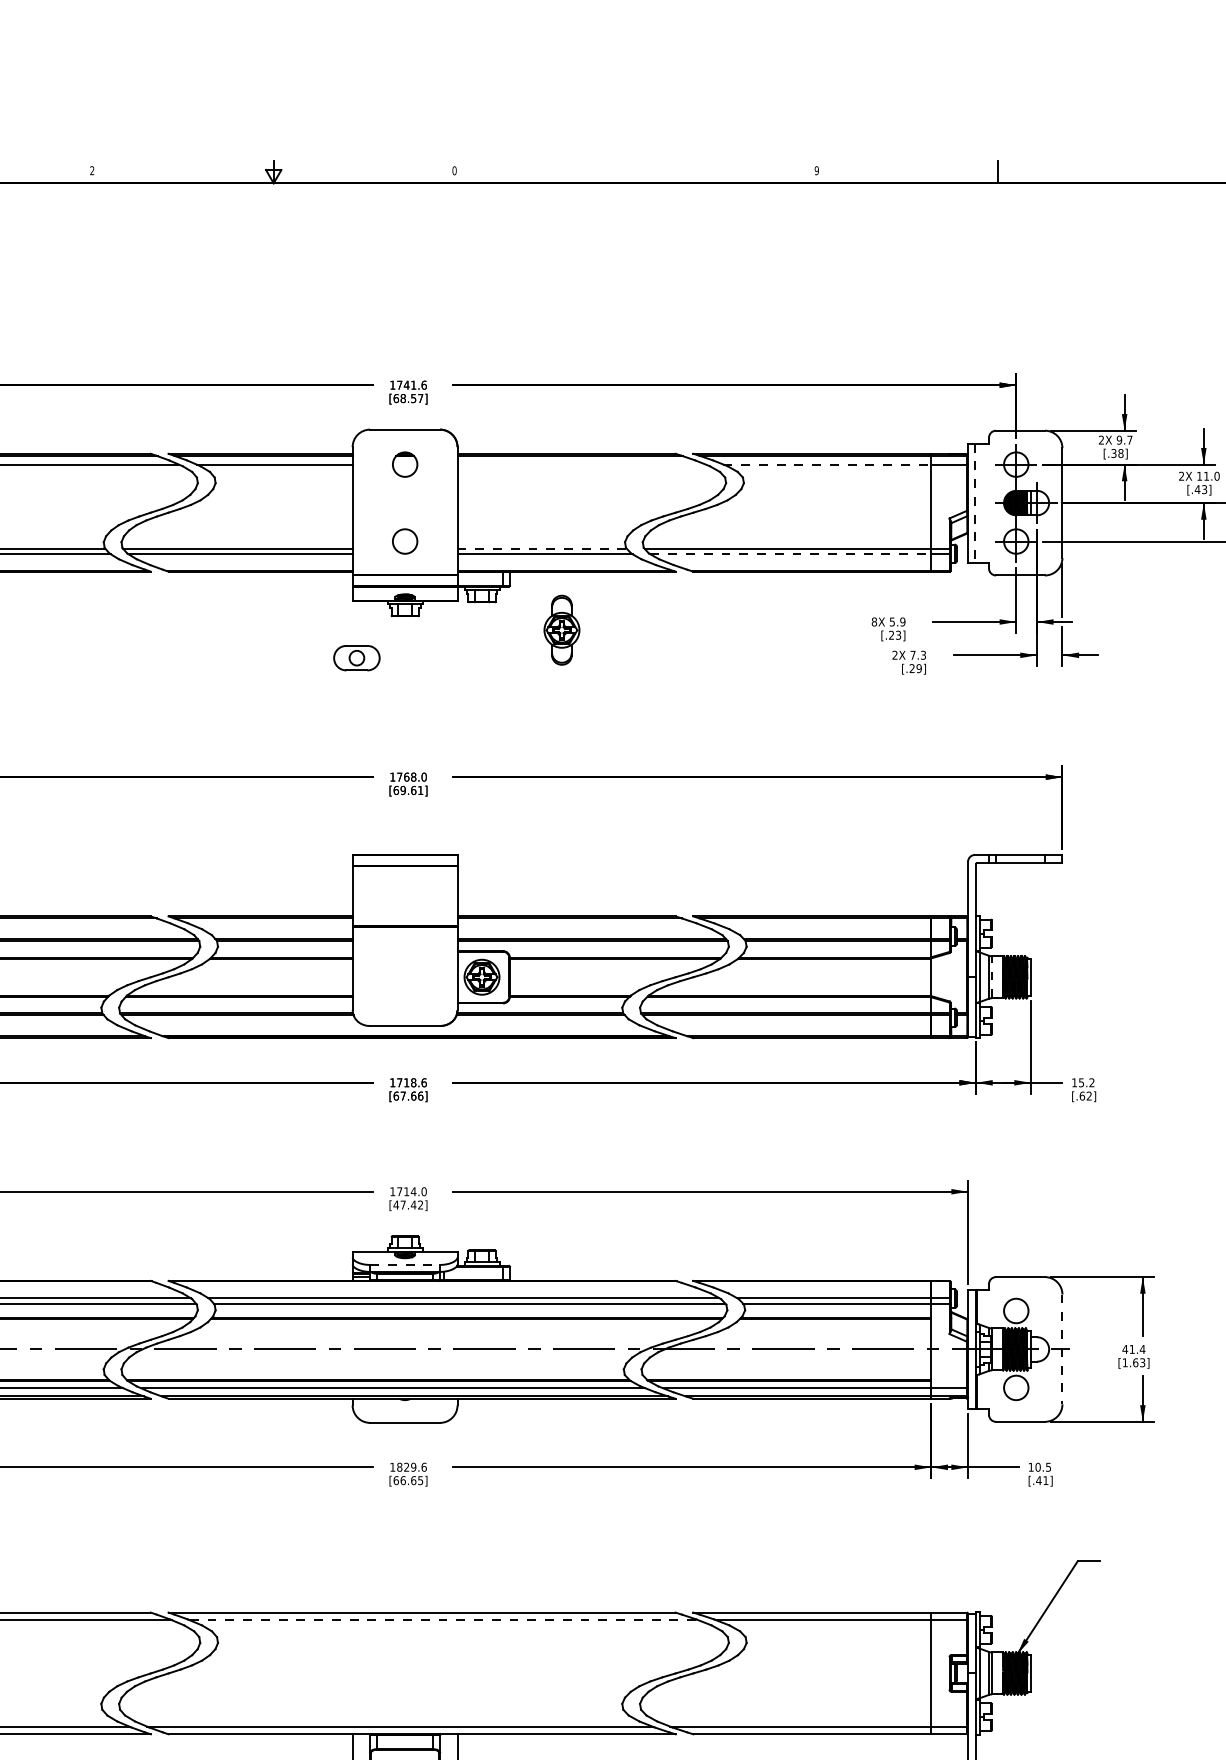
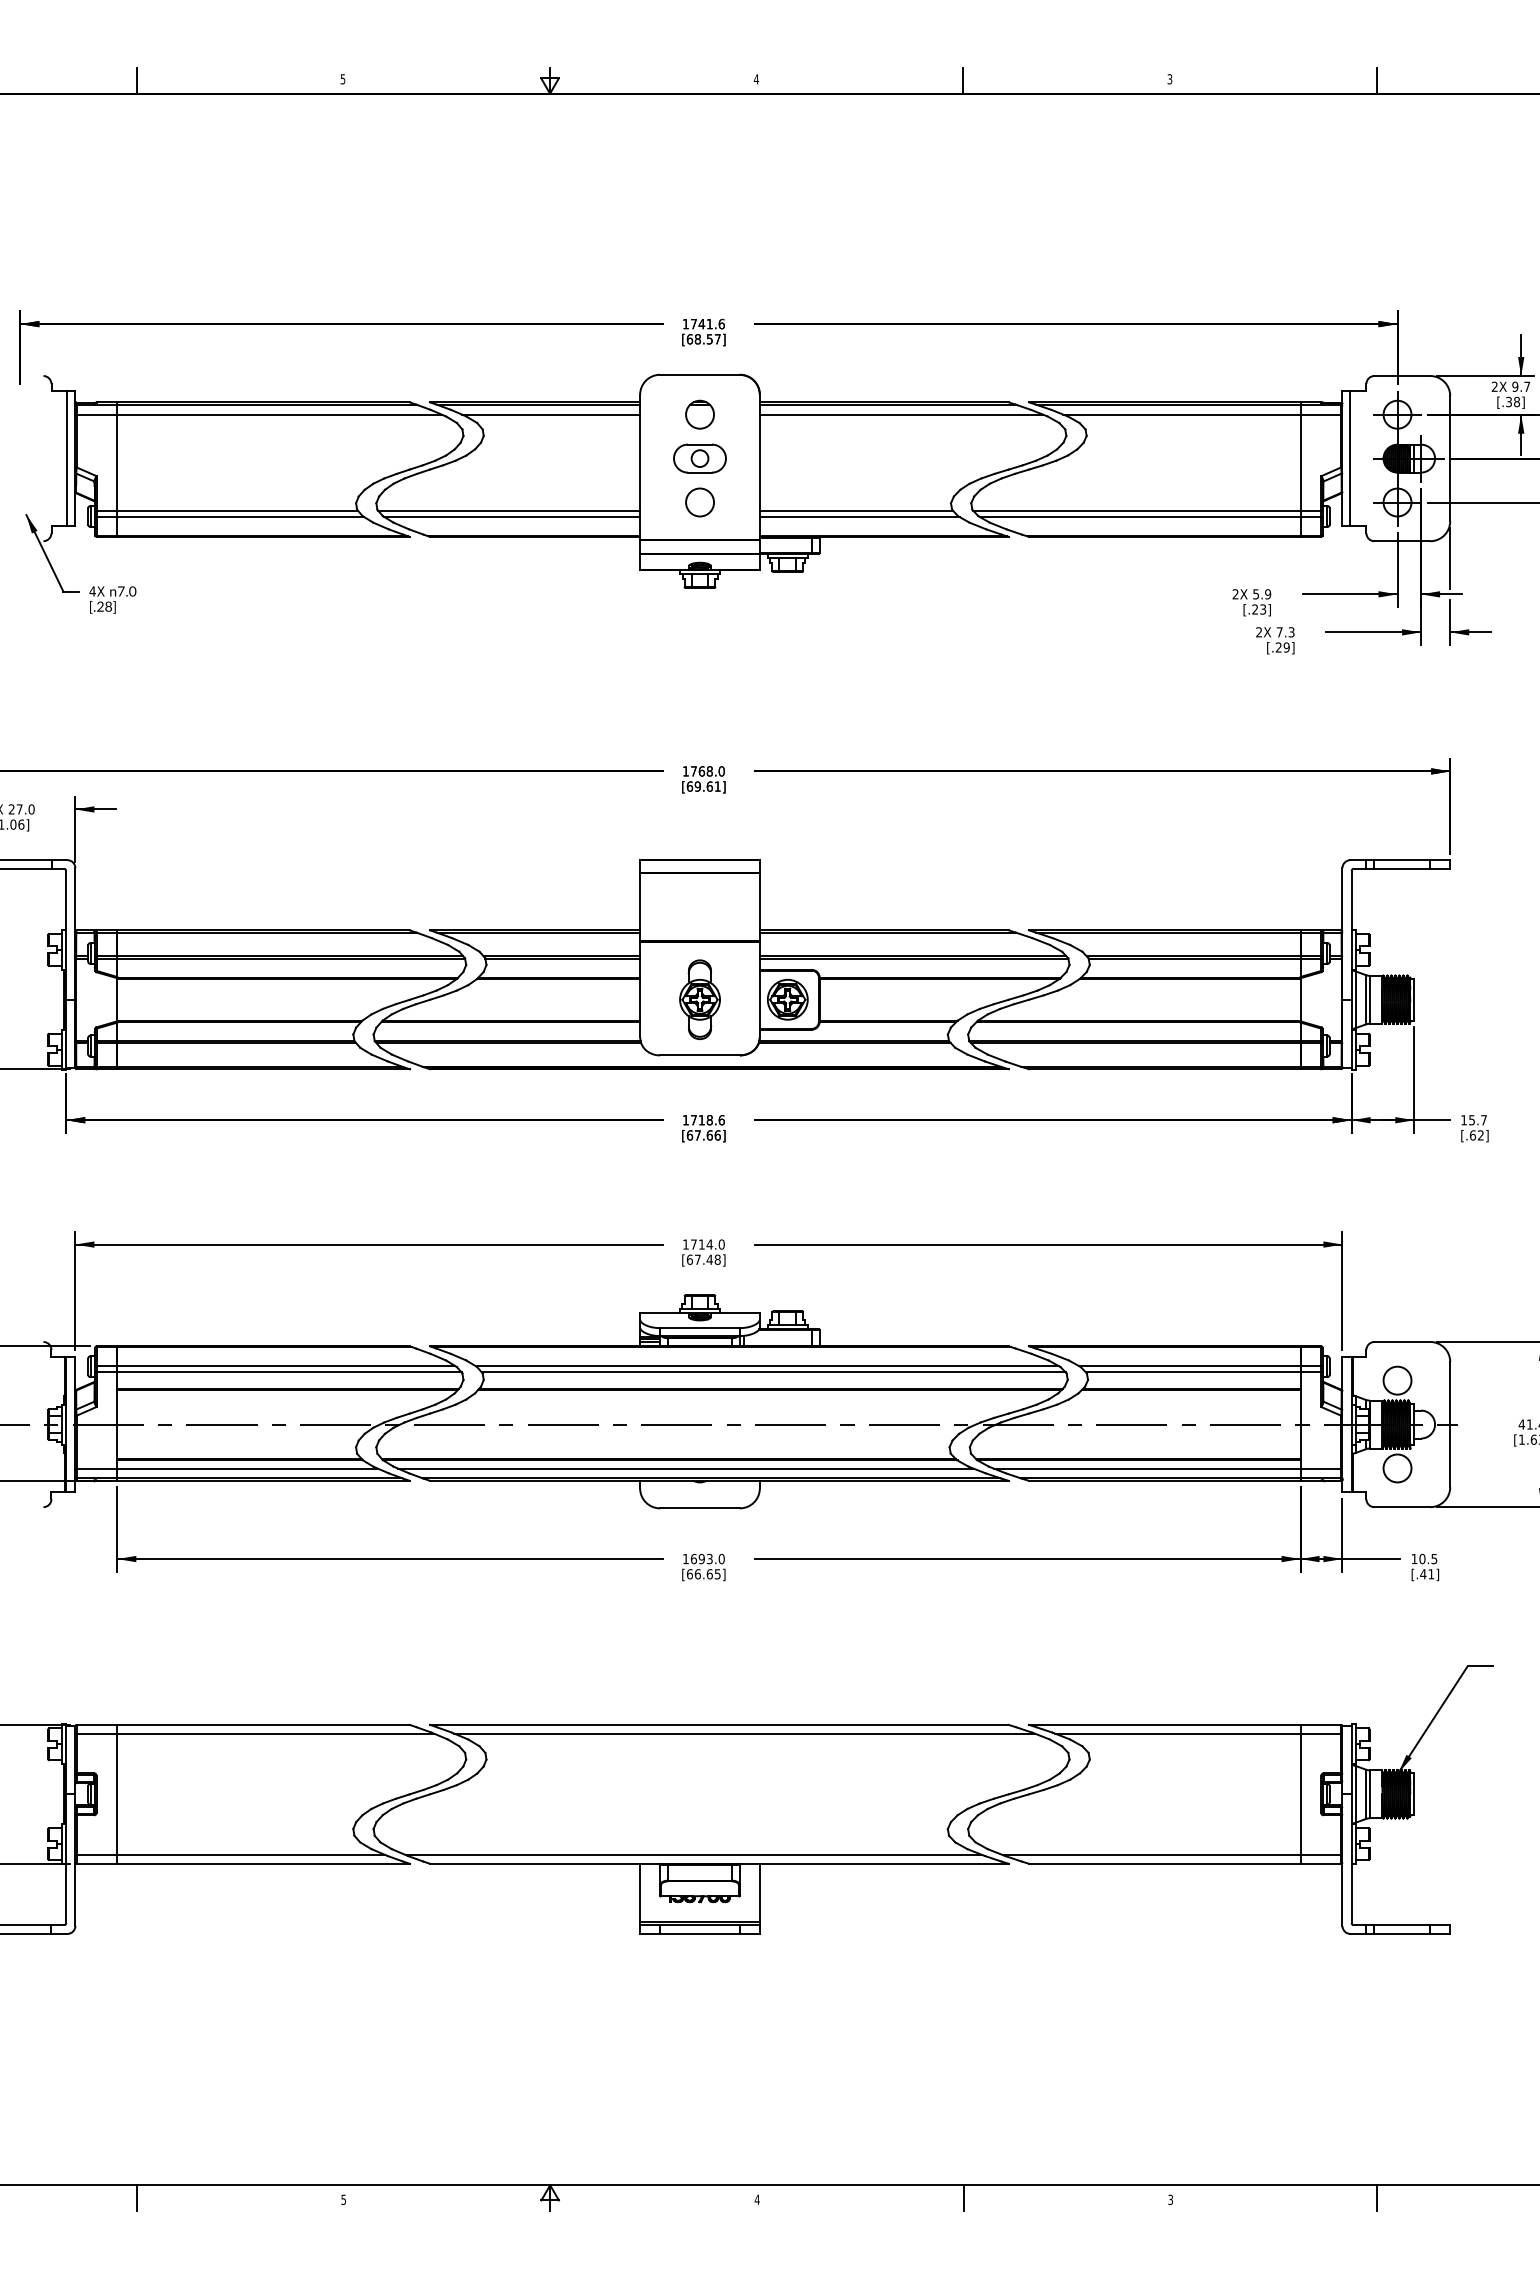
text: (91, 170) -> (342, 79), 2 -> 5
text: (454, 170) -> (756, 79), 0 -> 4
text: (816, 170) -> (1169, 79), 9 -> 3
line: (635, 171) -> (963, 80), added
line: (580, 464) -> (900, 414), added
line: (826, 464) -> (1181, 414), dashed -> solid
line: (975, 502) -> (1350, 458), dashed -> solid
line: (542, 548) -> (856, 510), dashed -> solid
line: (791, 554) -> (1140, 517), dashed -> solid
text: (874, 622) -> (1235, 594), 8X -> 2X
part: (561, 630) -> (699, 999), moved
part: (356, 658) -> (699, 458), moved
line: (992, 977) -> (1370, 999), dashed -> solid
text: (1091, 1083) -> (1483, 1120), 15.2 -> 15.7
text: (408, 1204) -> (703, 1259), [47.42] -> [67.48]
line: (404, 1265) -> (699, 1328), dashed -> solid
line: (1062, 1349) -> (1450, 1424), dashed -> solid
text: (411, 1467) -> (707, 1559), 1829.6 -> 1693.0
line: (444, 1620) -> (745, 1733), dashed -> solid

